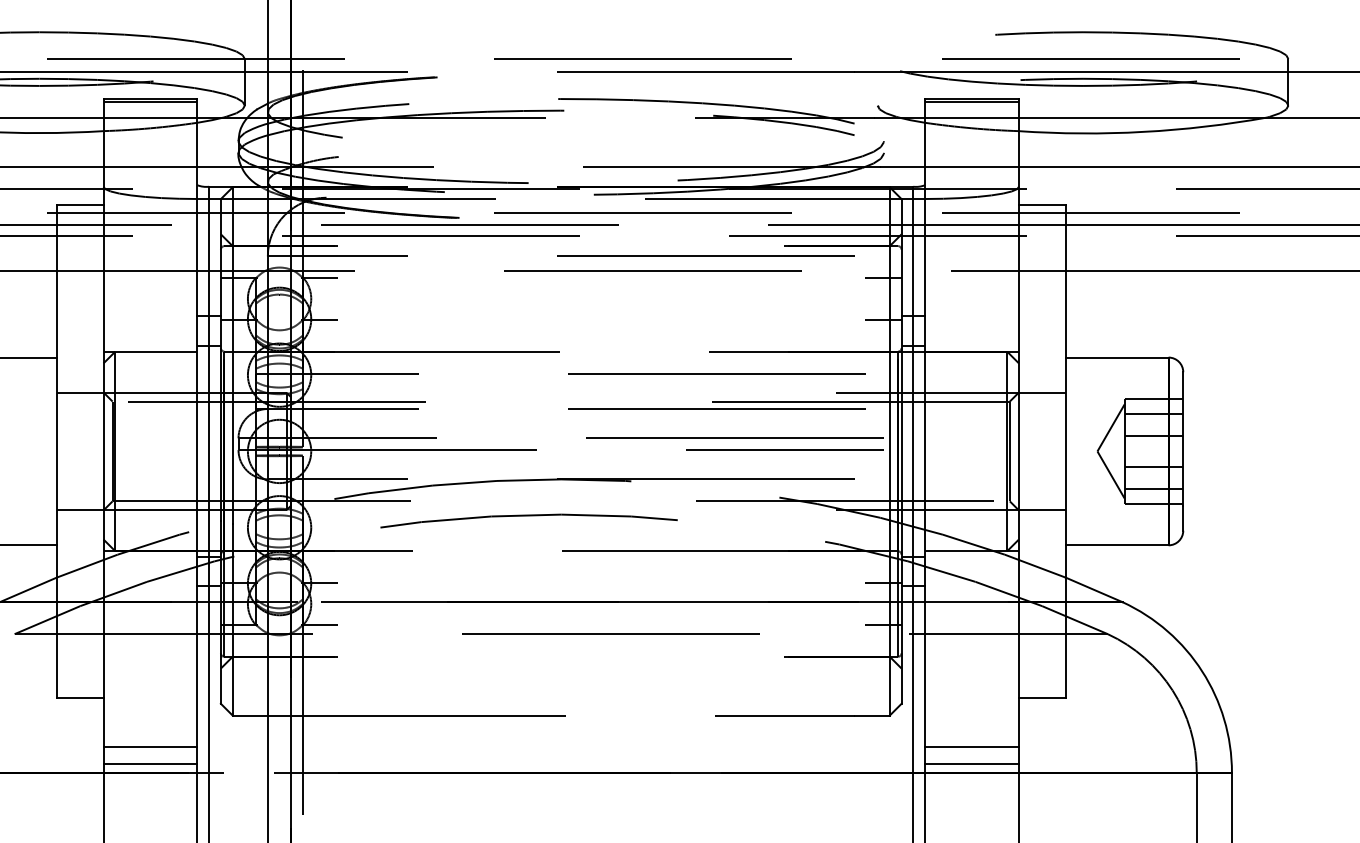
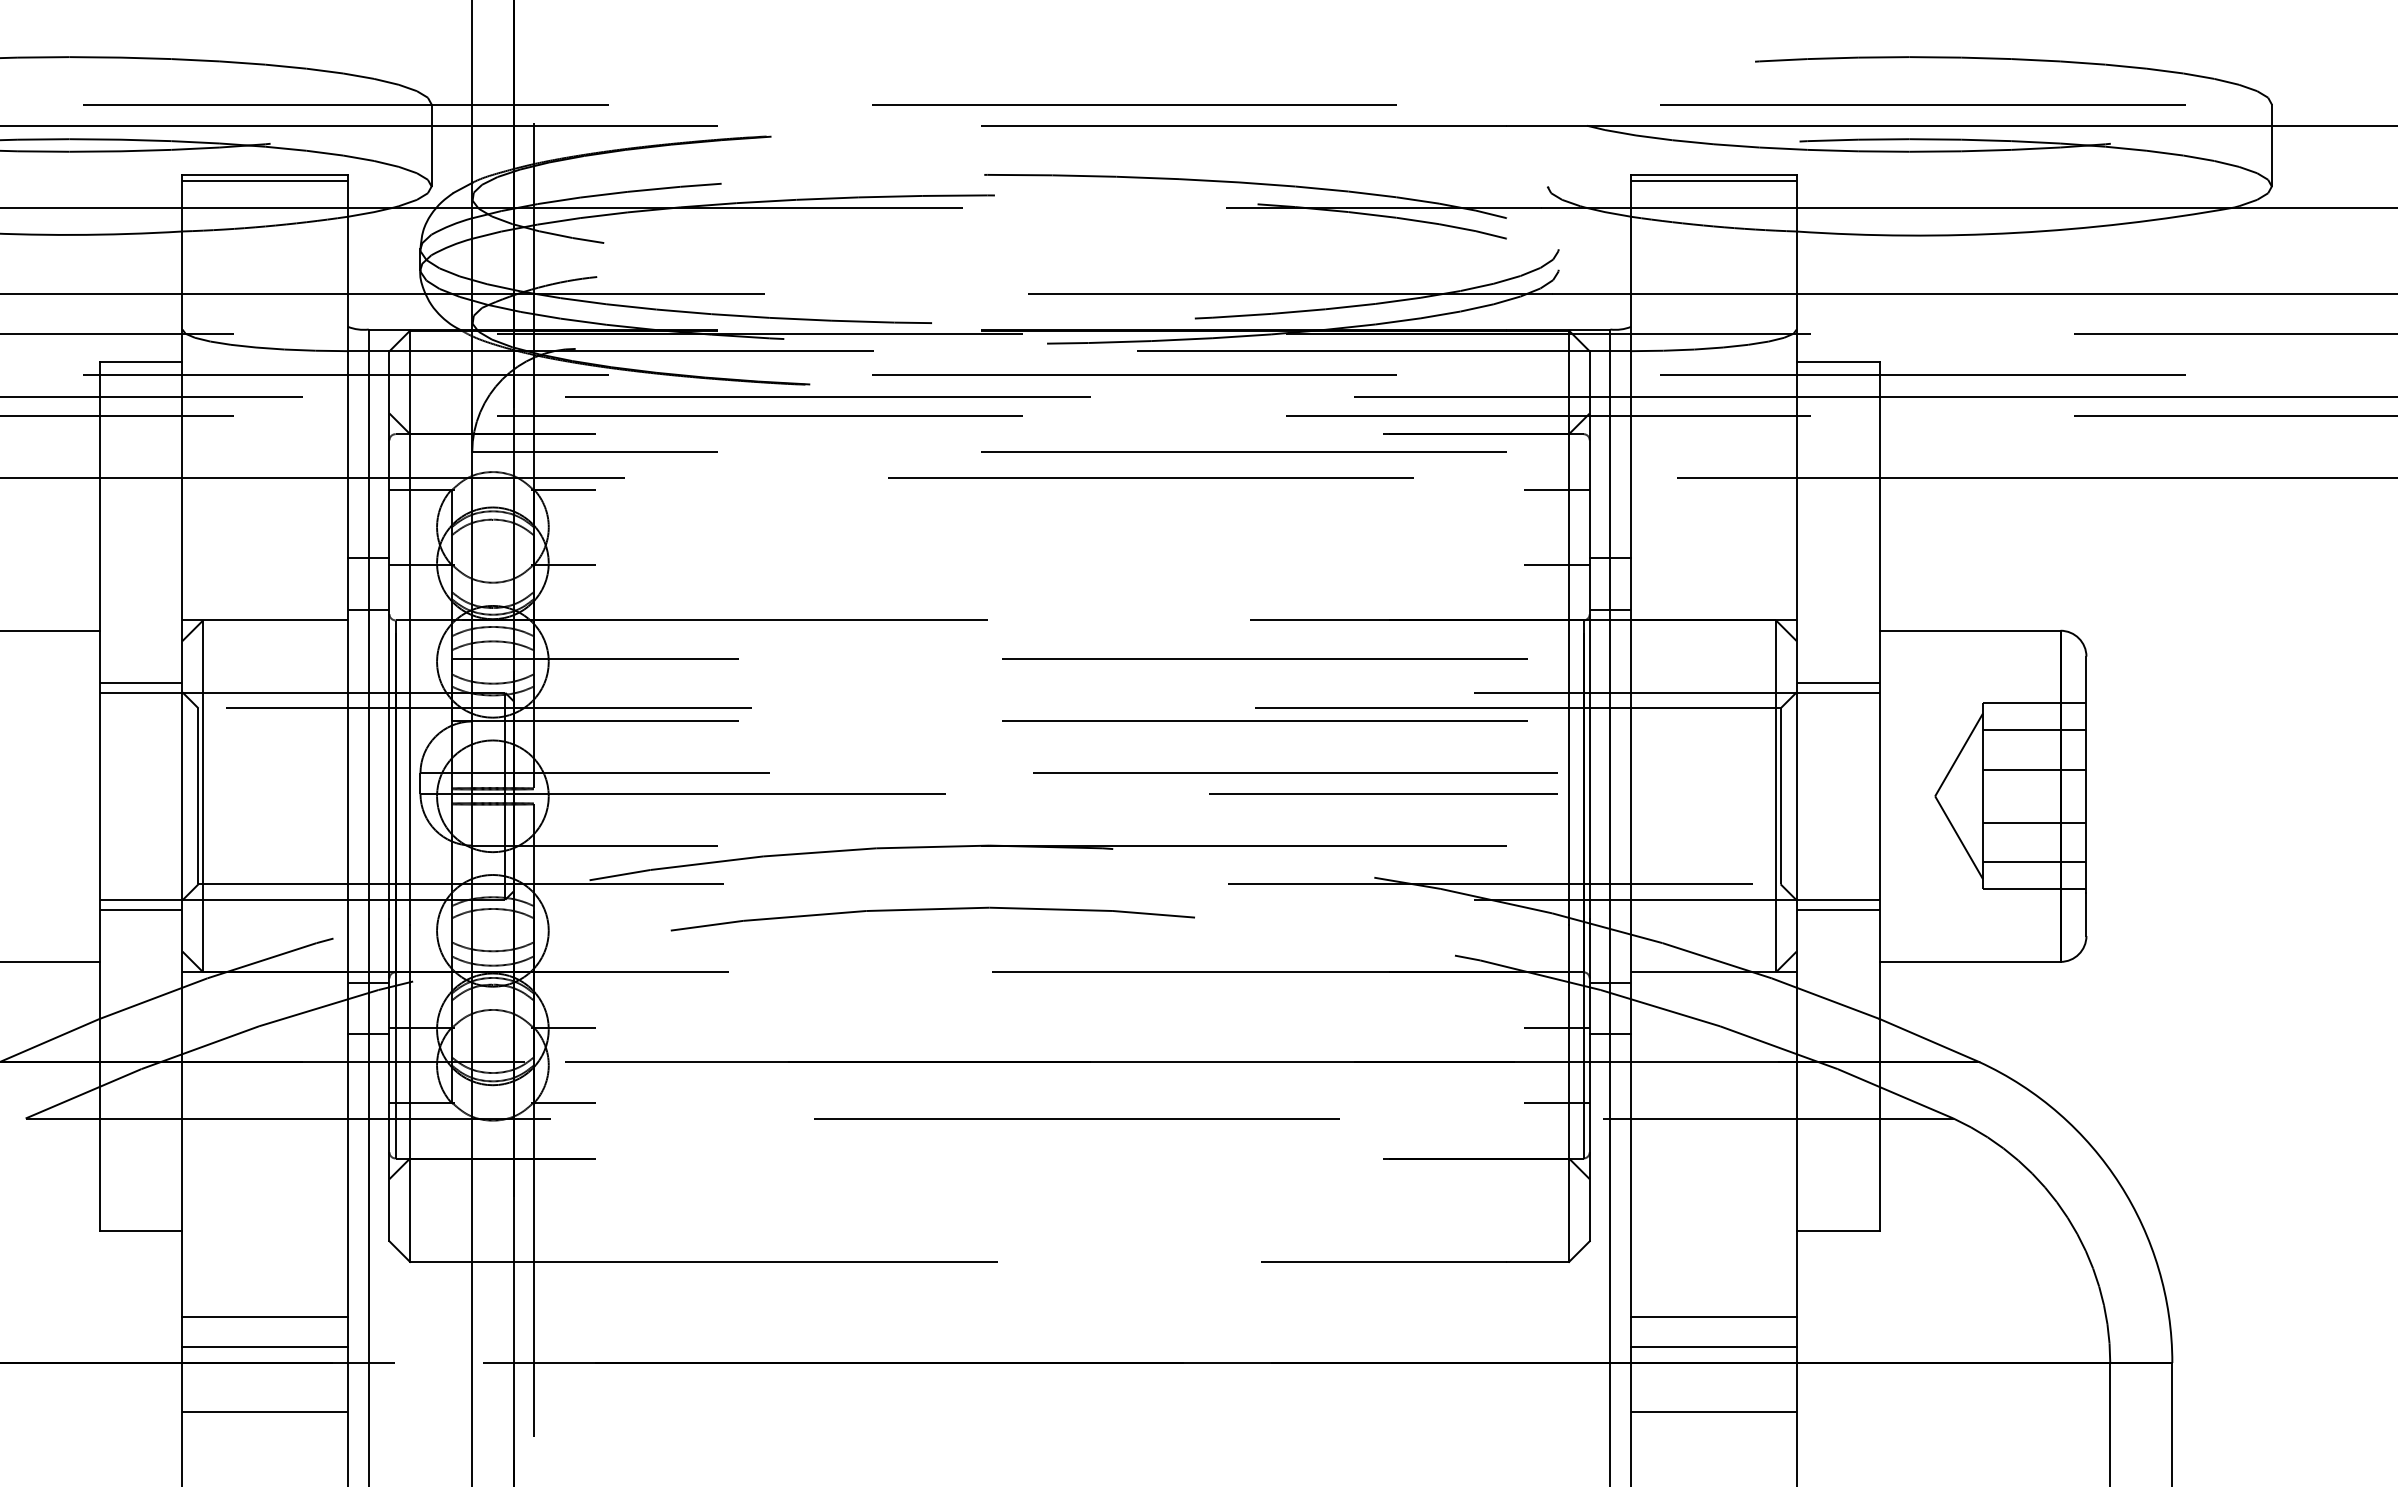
line: (79, 386) -> (140, 681), added
line: (1041, 386) -> (1836, 681), added
line: (79, 516) -> (140, 911), added
line: (1041, 516) -> (1836, 911), added
line: (150, 800) -> (265, 1411), added
line: (971, 800) -> (1713, 1411), added

